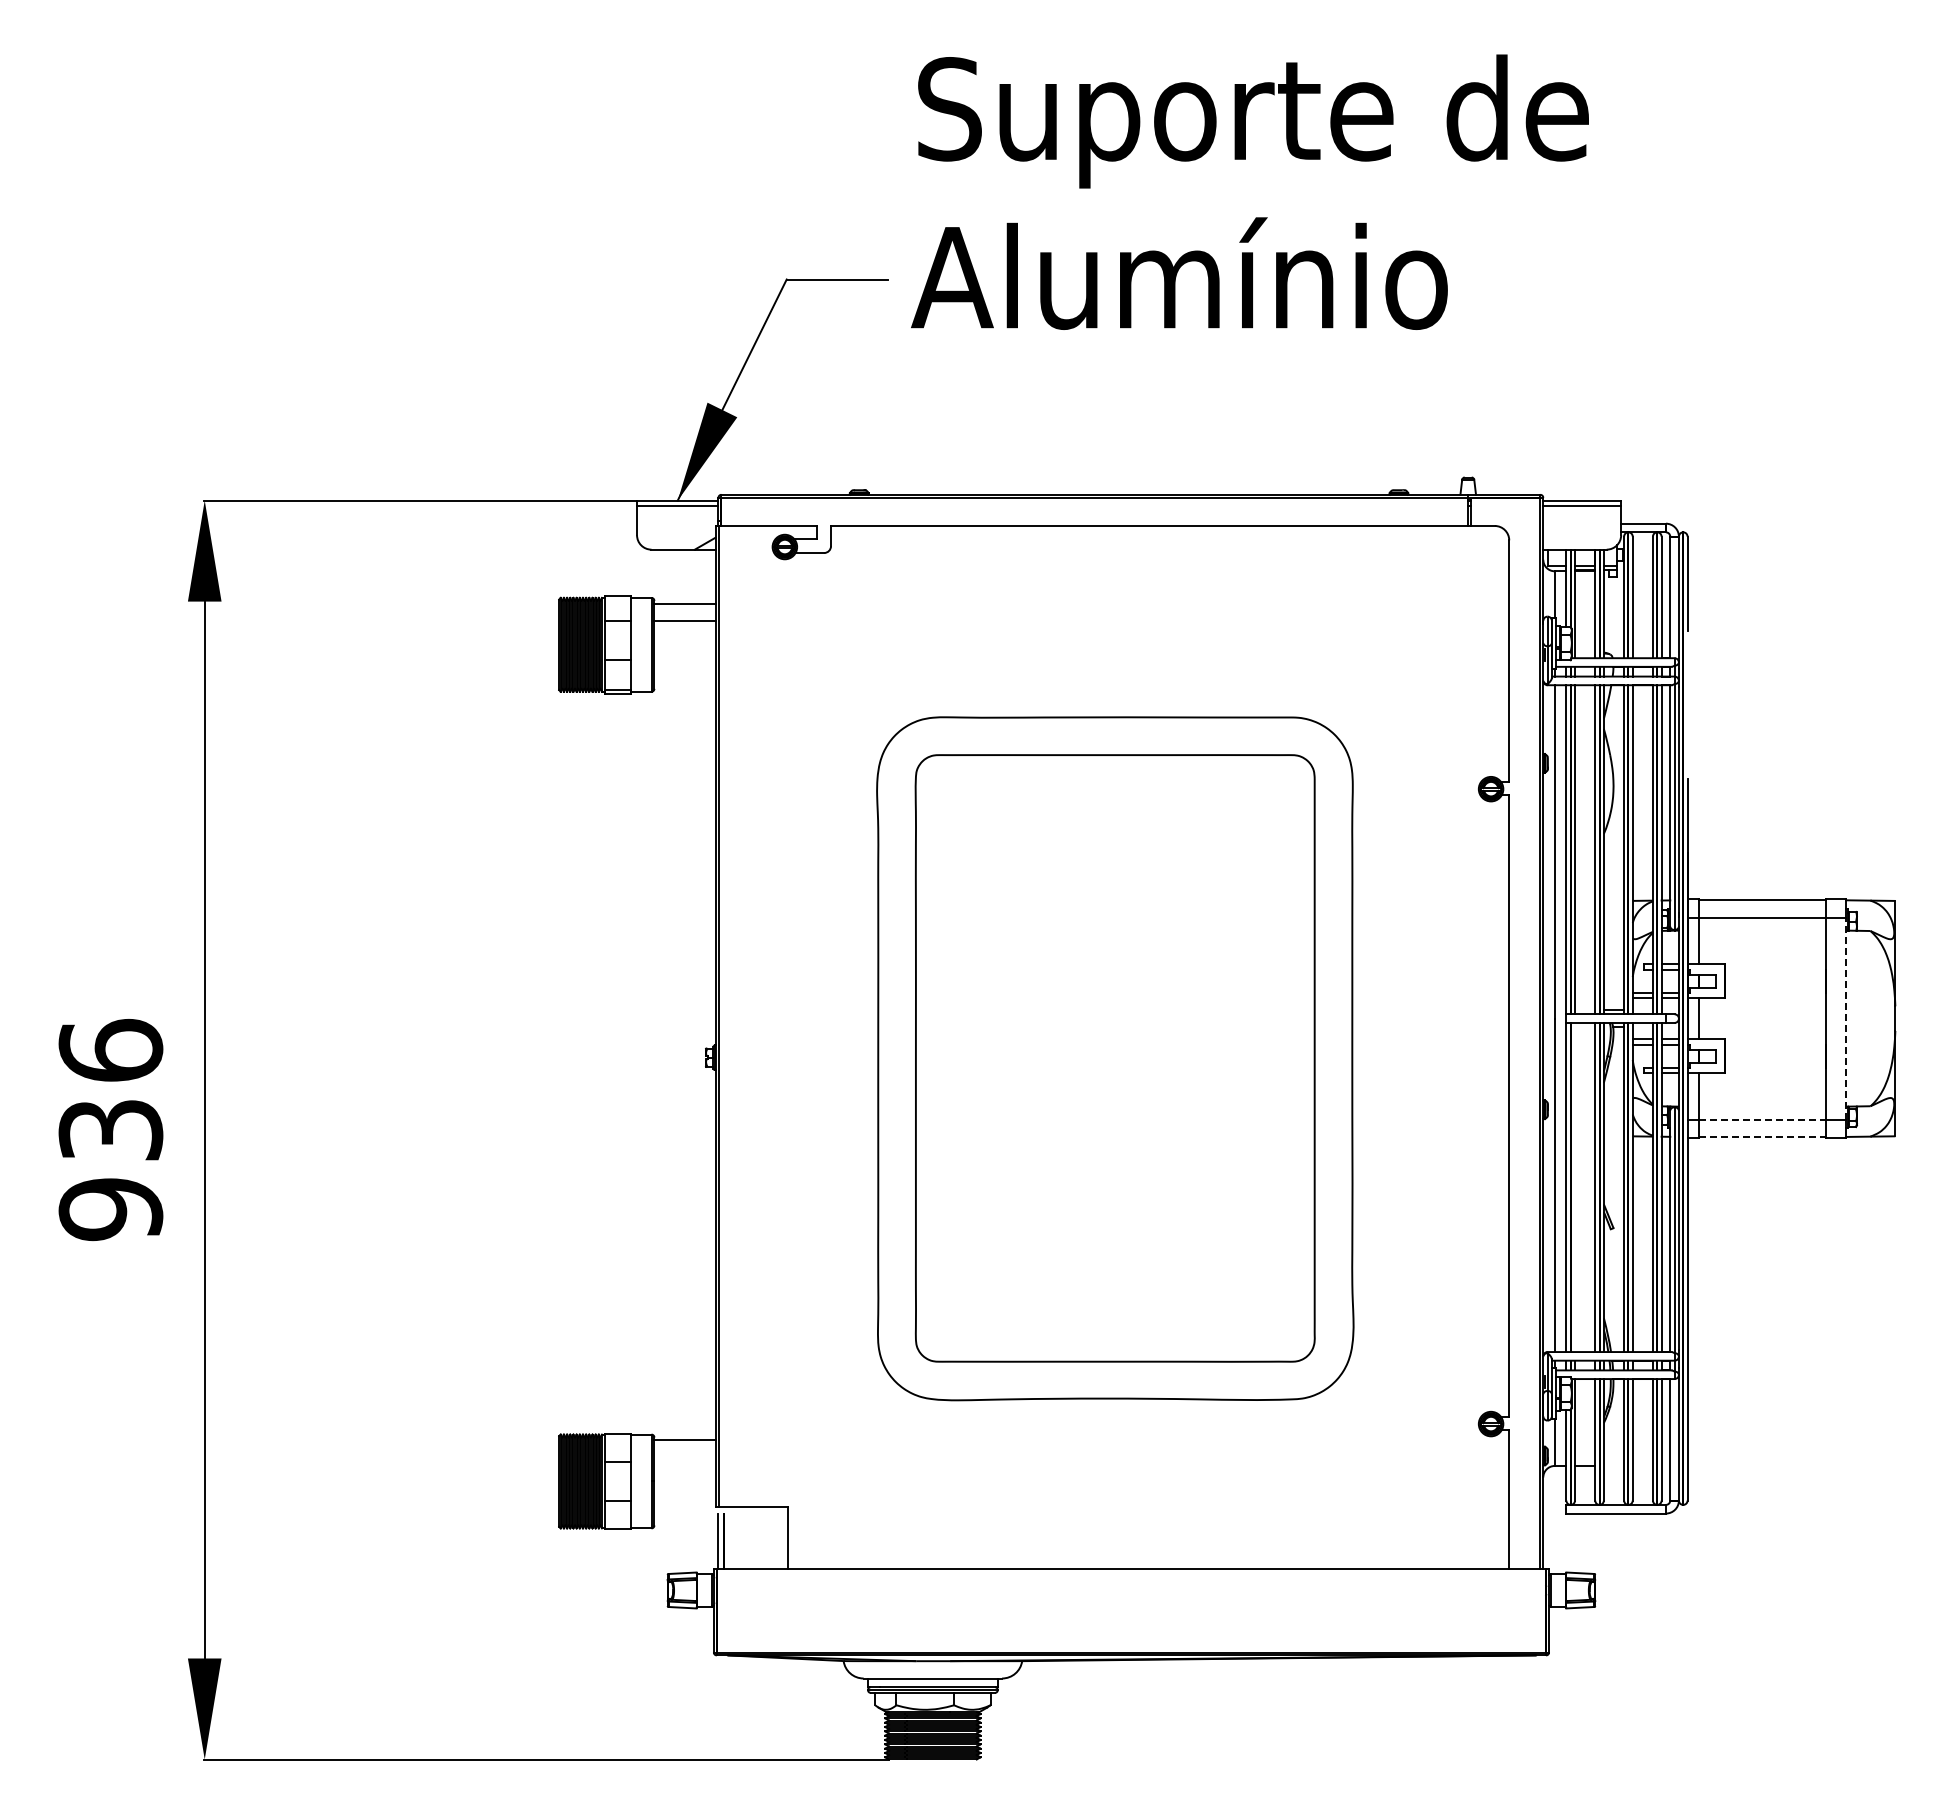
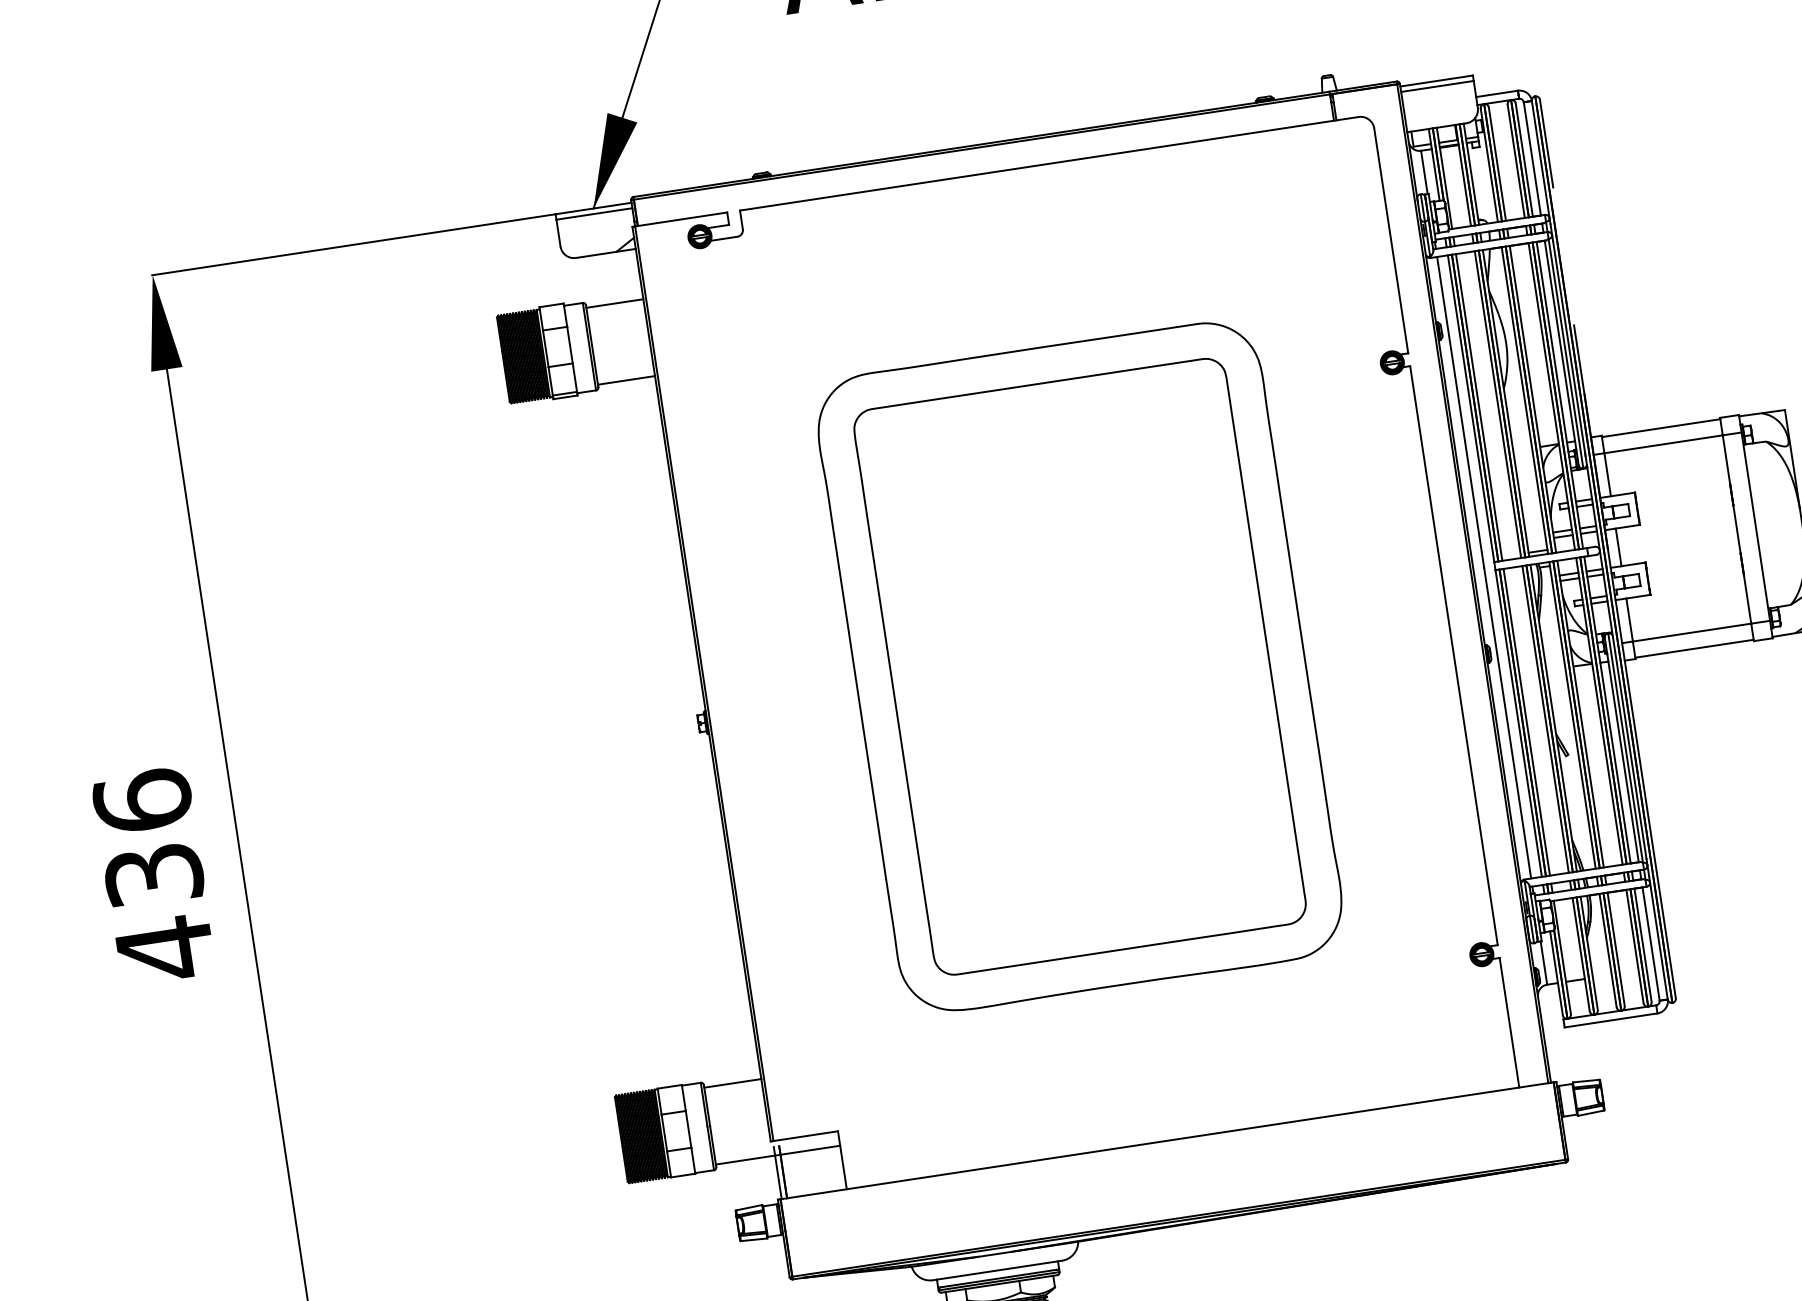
line: (684, 621) -> (626, 380), moved
line: (1846, 1018) -> (1755, 526), dashed -> solid
line: (1763, 1119) -> (1692, 632), dashed -> solid
line: (1763, 1136) -> (1695, 648), dashed -> solid
line: (1575, 1187) -> (1527, 722), added
text: (110, 1209) -> (164, 949), 936 -> 436
line: (720, 1522) -> (777, 1155), added

